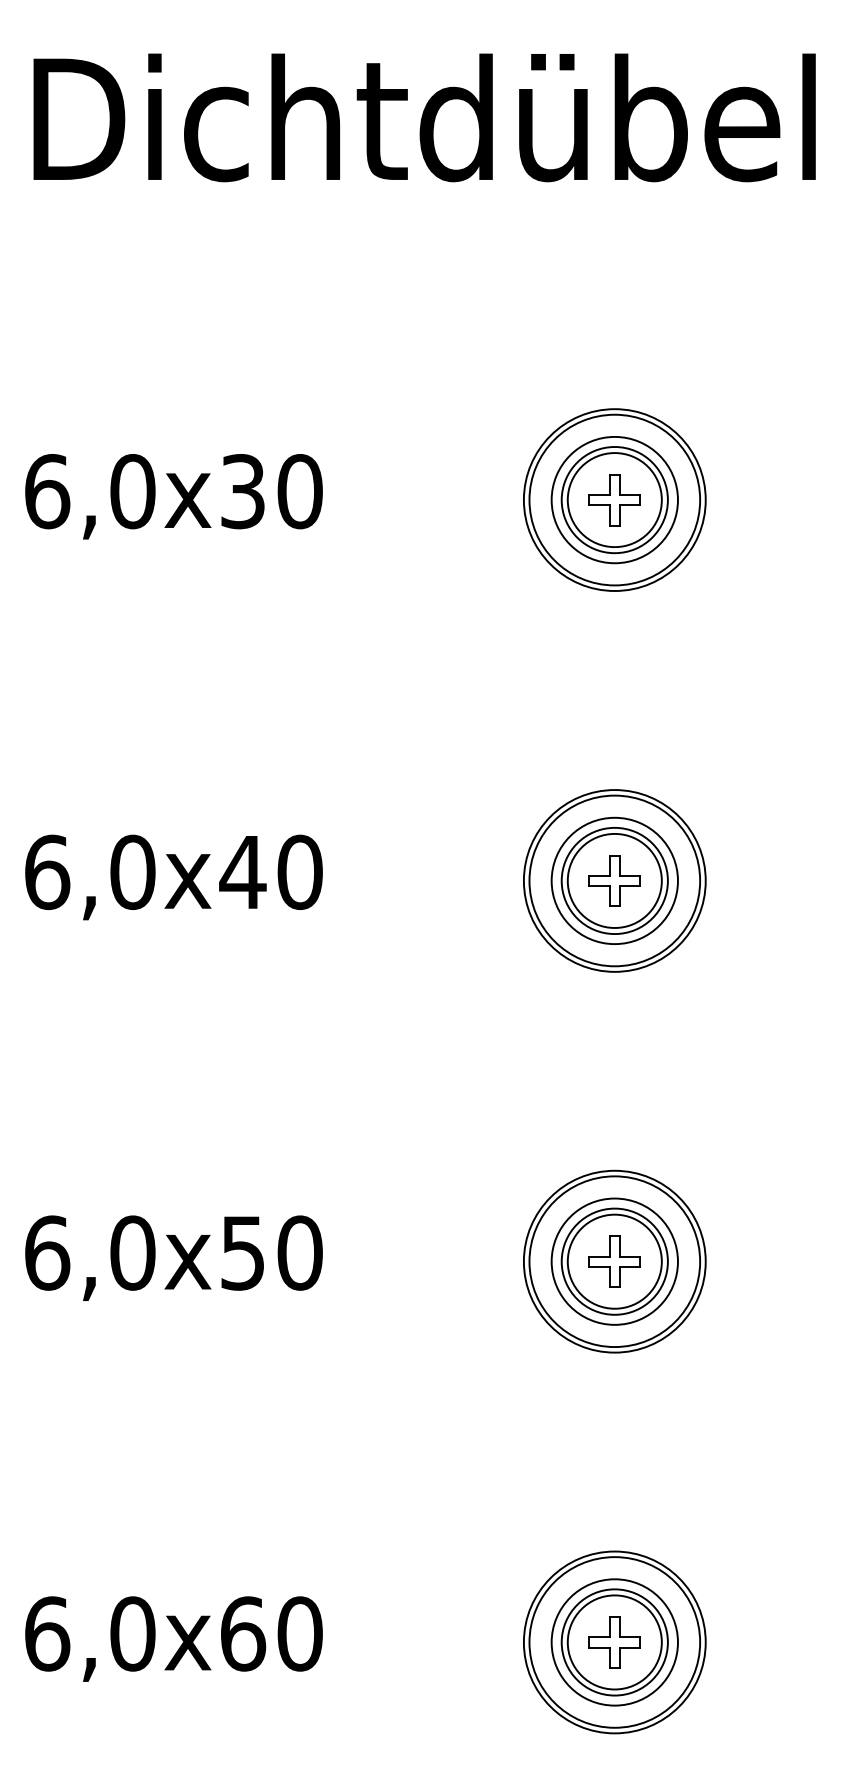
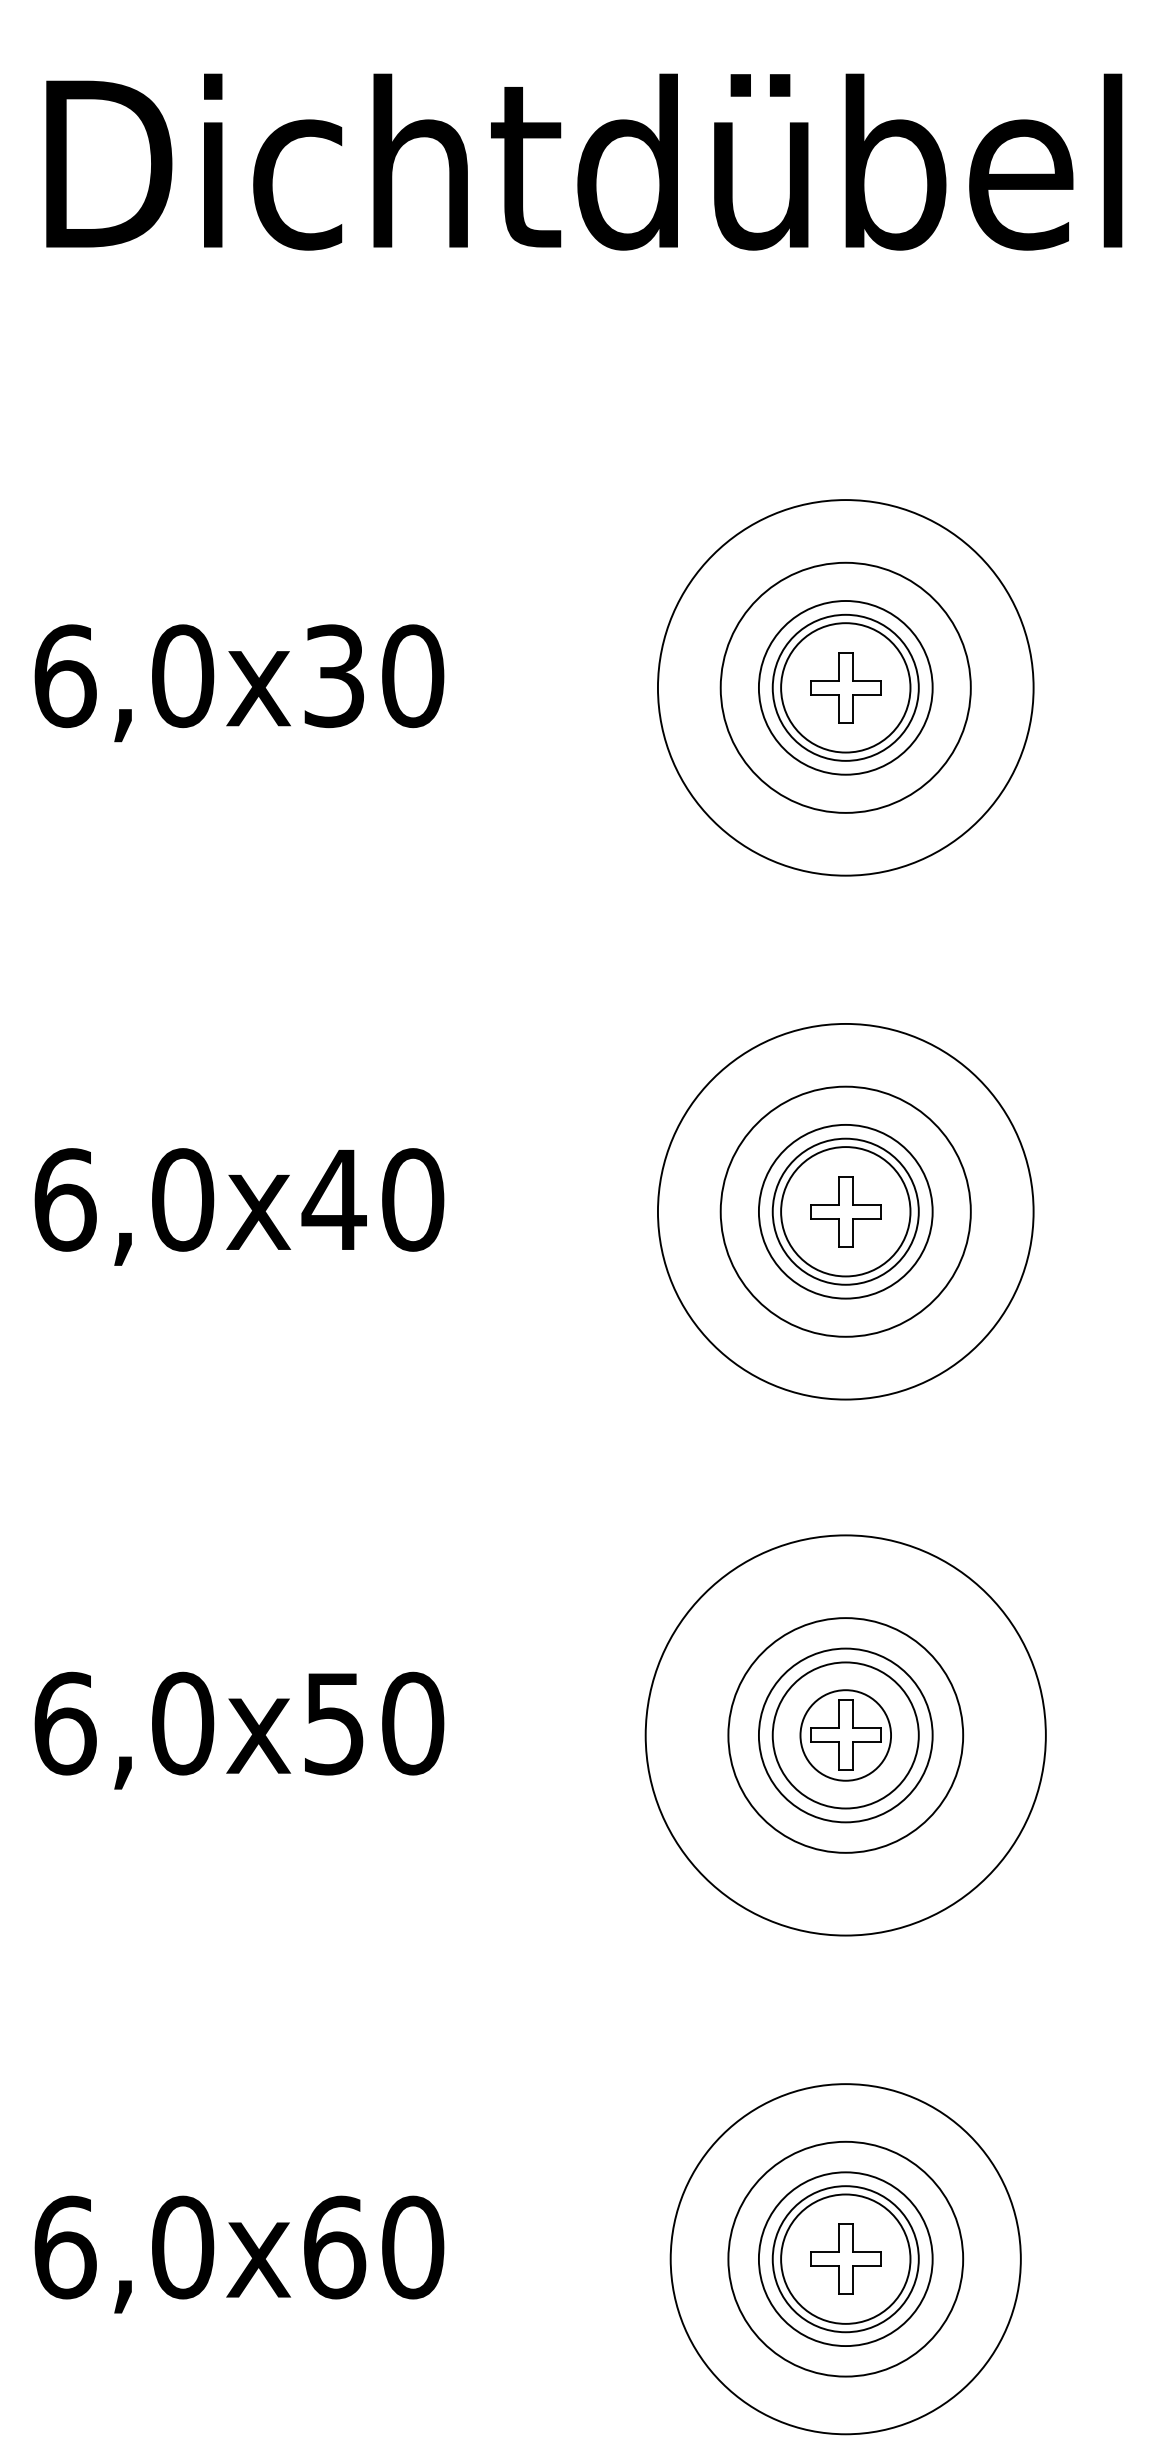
circle: (614, 499) -> (845, 687), size x1.6
circle: (614, 880) -> (845, 1211), size x1.6
circle: (614, 1261) -> (845, 1735), size x0.7
circle: (614, 1261) -> (845, 1735), size x1.6
circle: (614, 1642) -> (845, 2259), size x1.4

